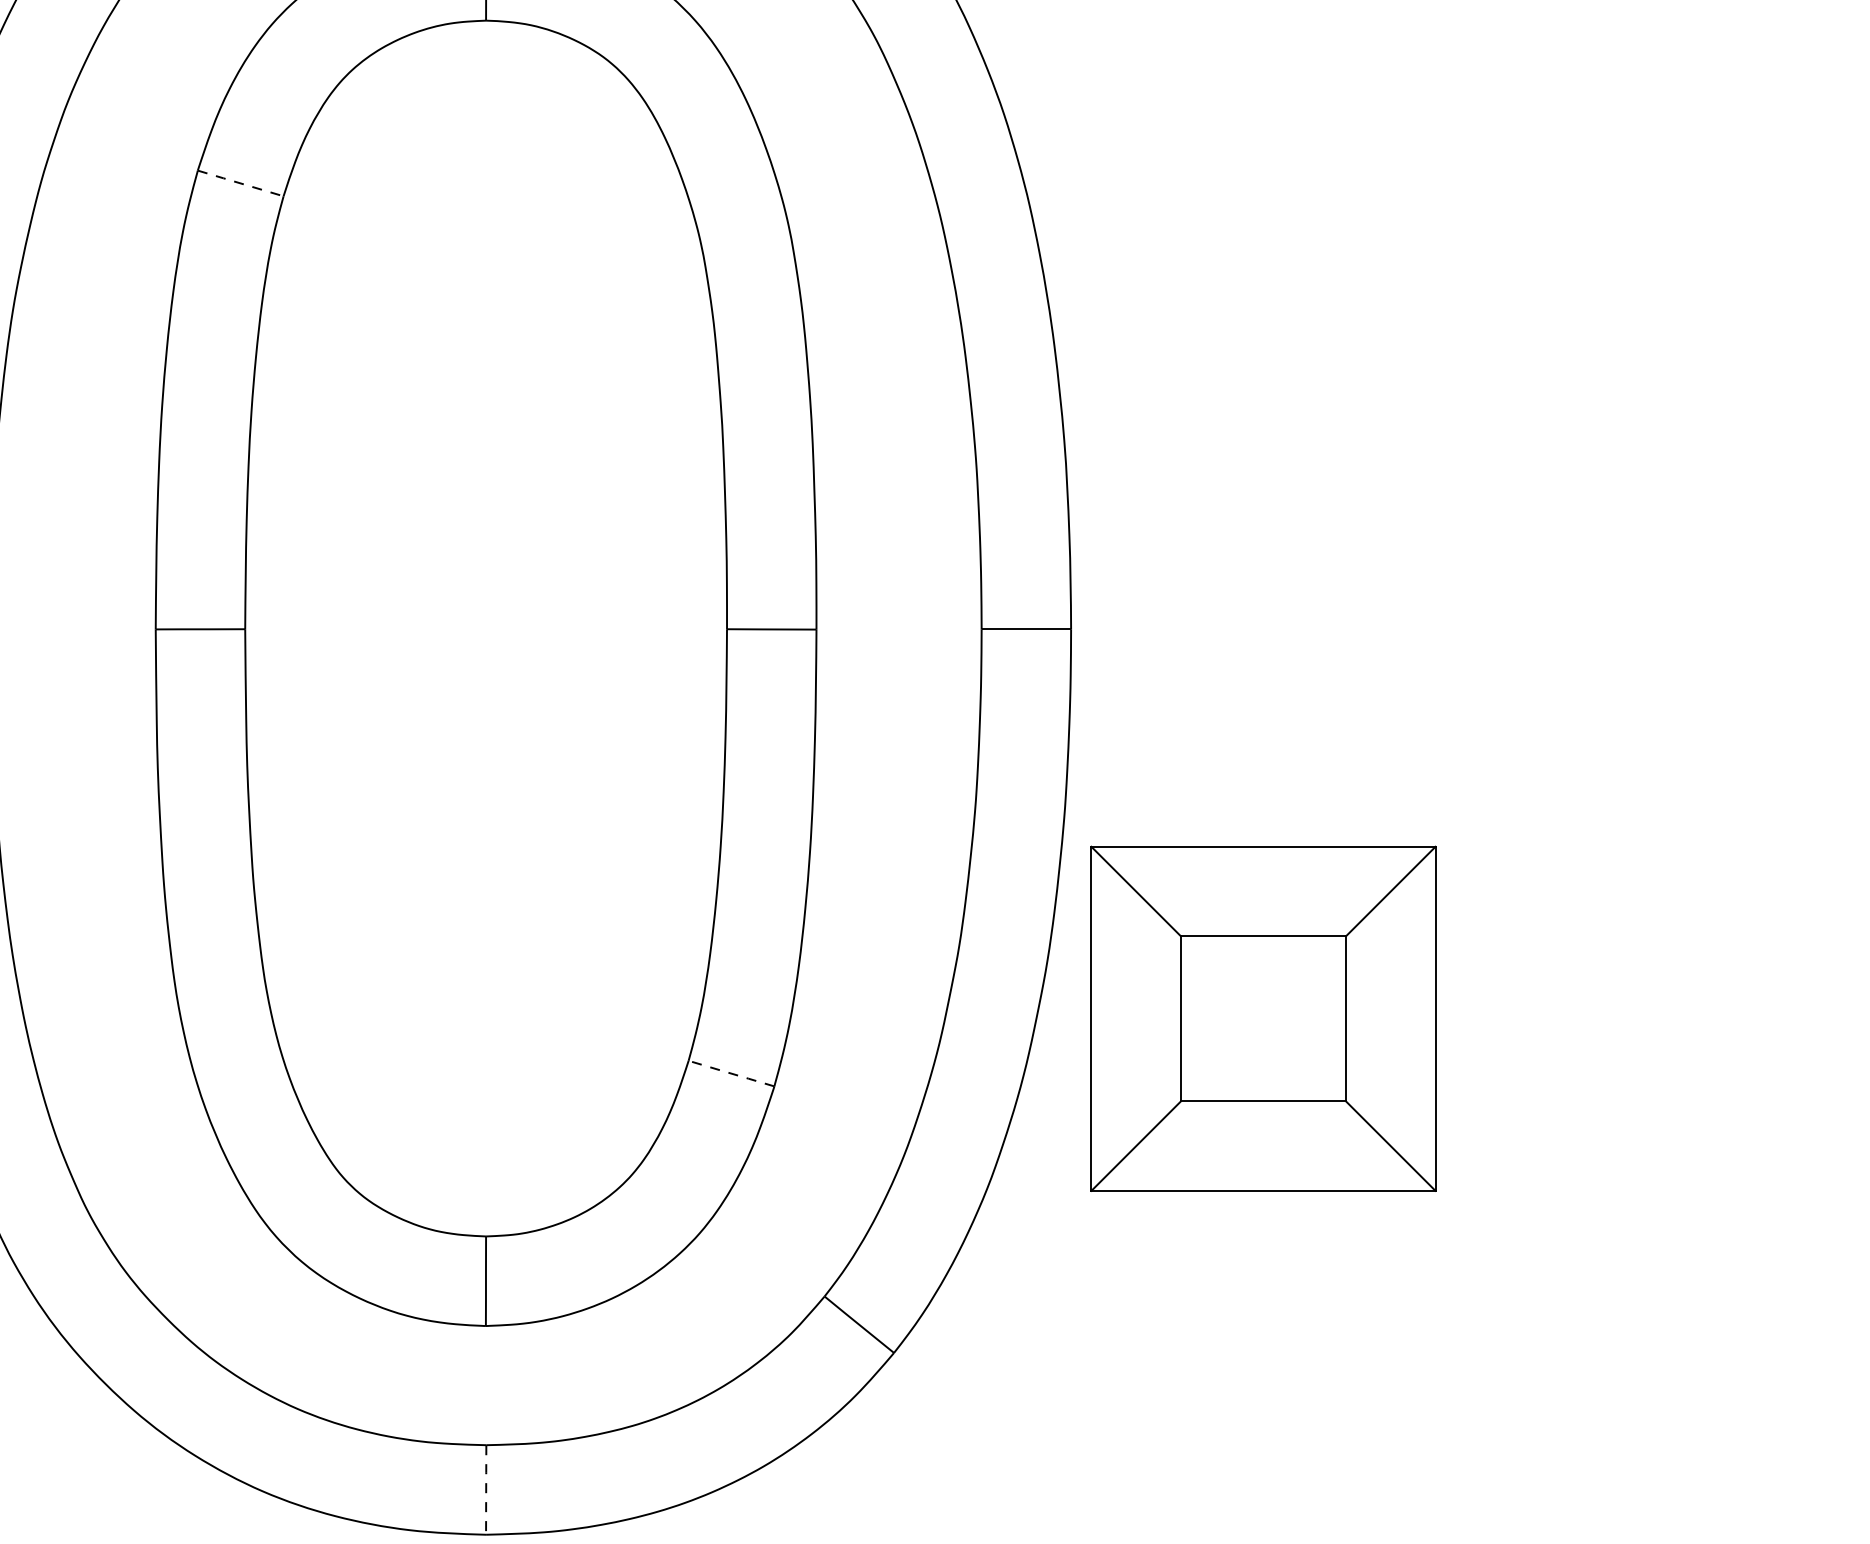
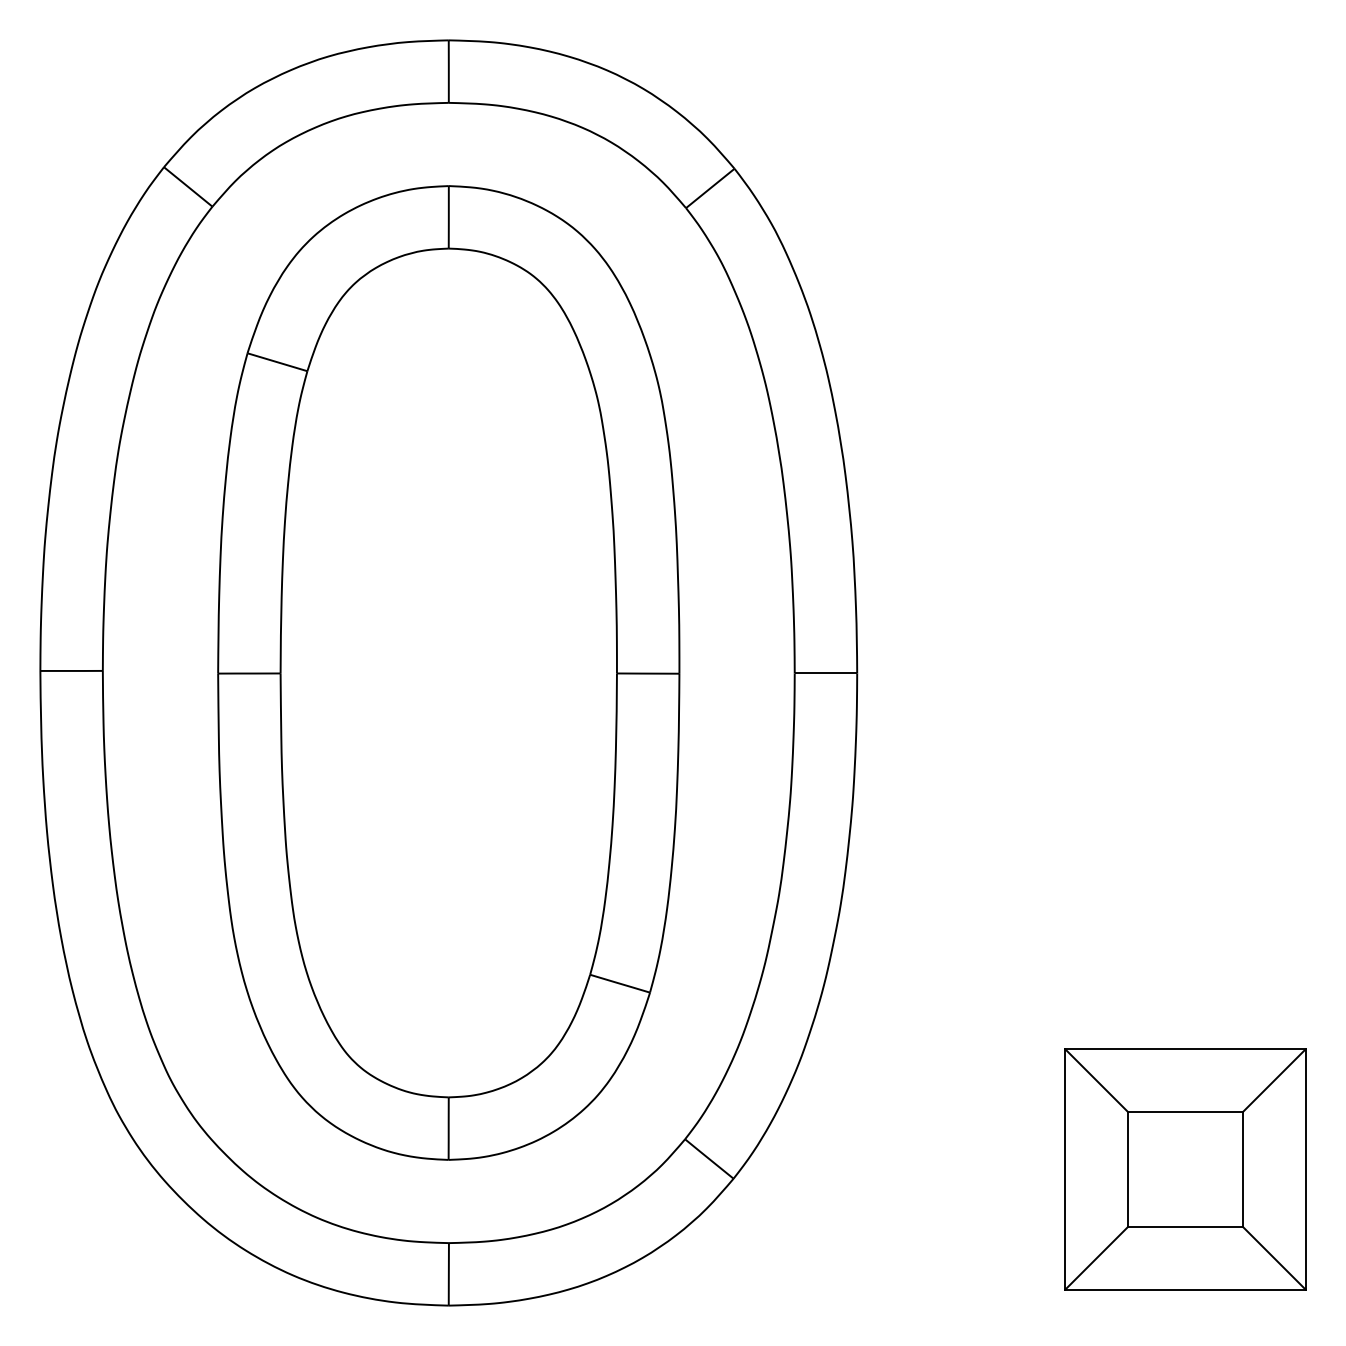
line: (240, 183) -> (277, 362), dashed -> solid
part: (1263, 1018) -> (1185, 1169), moved
line: (730, 1073) -> (619, 983), dashed -> solid
line: (485, 1490) -> (448, 1274), dashed -> solid

